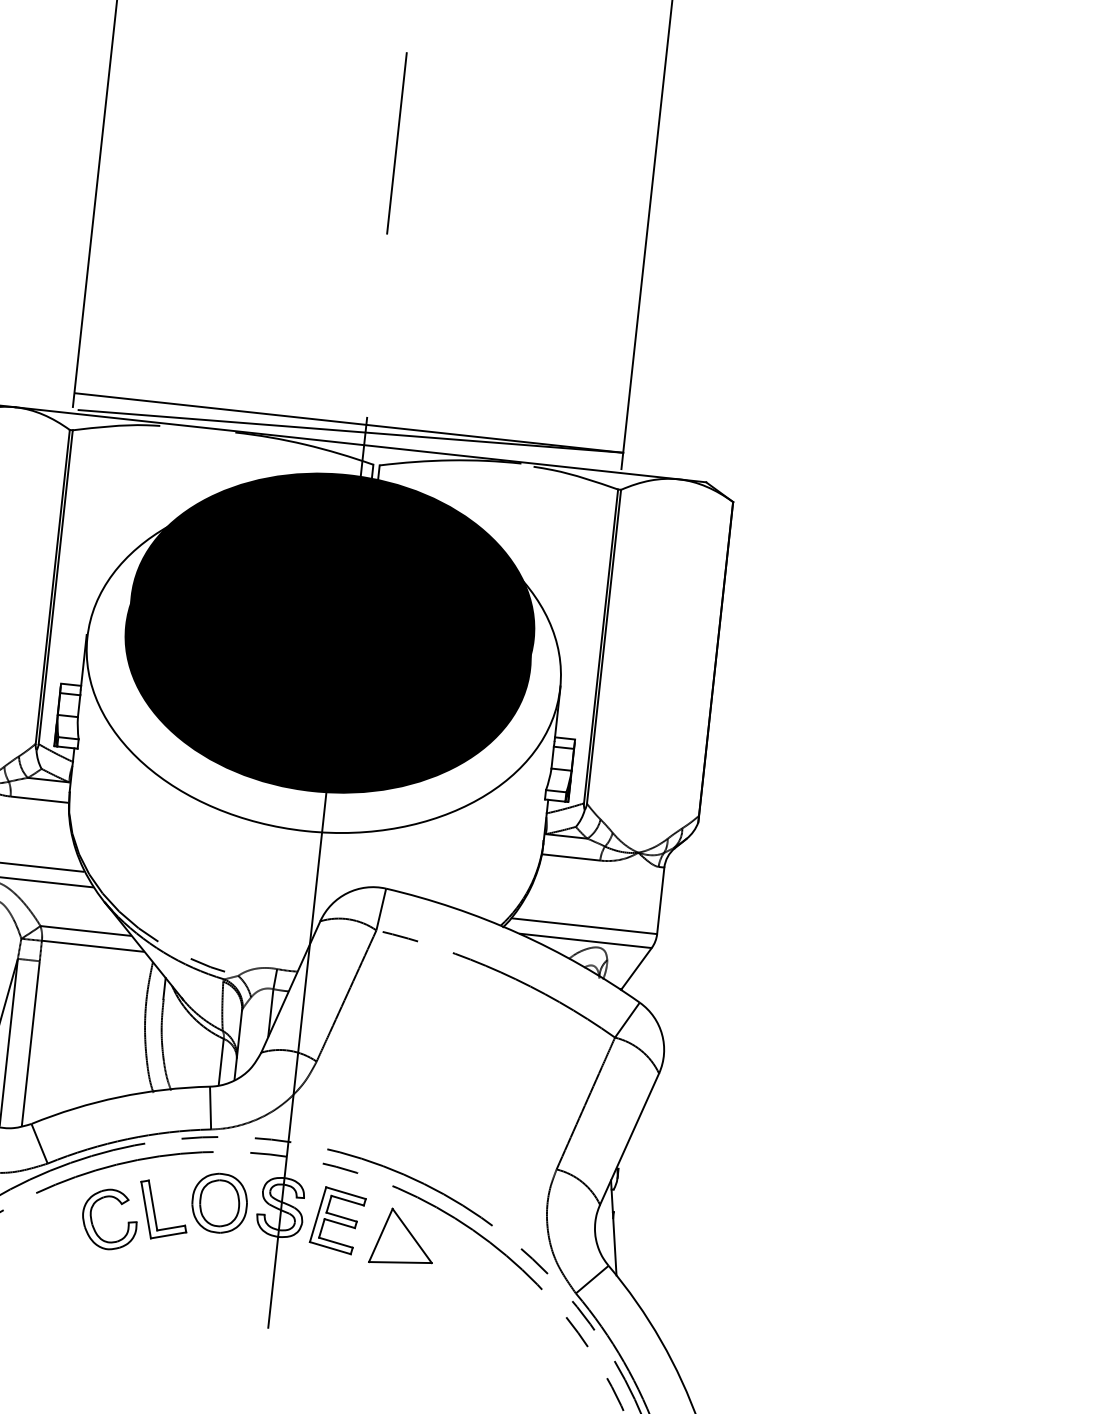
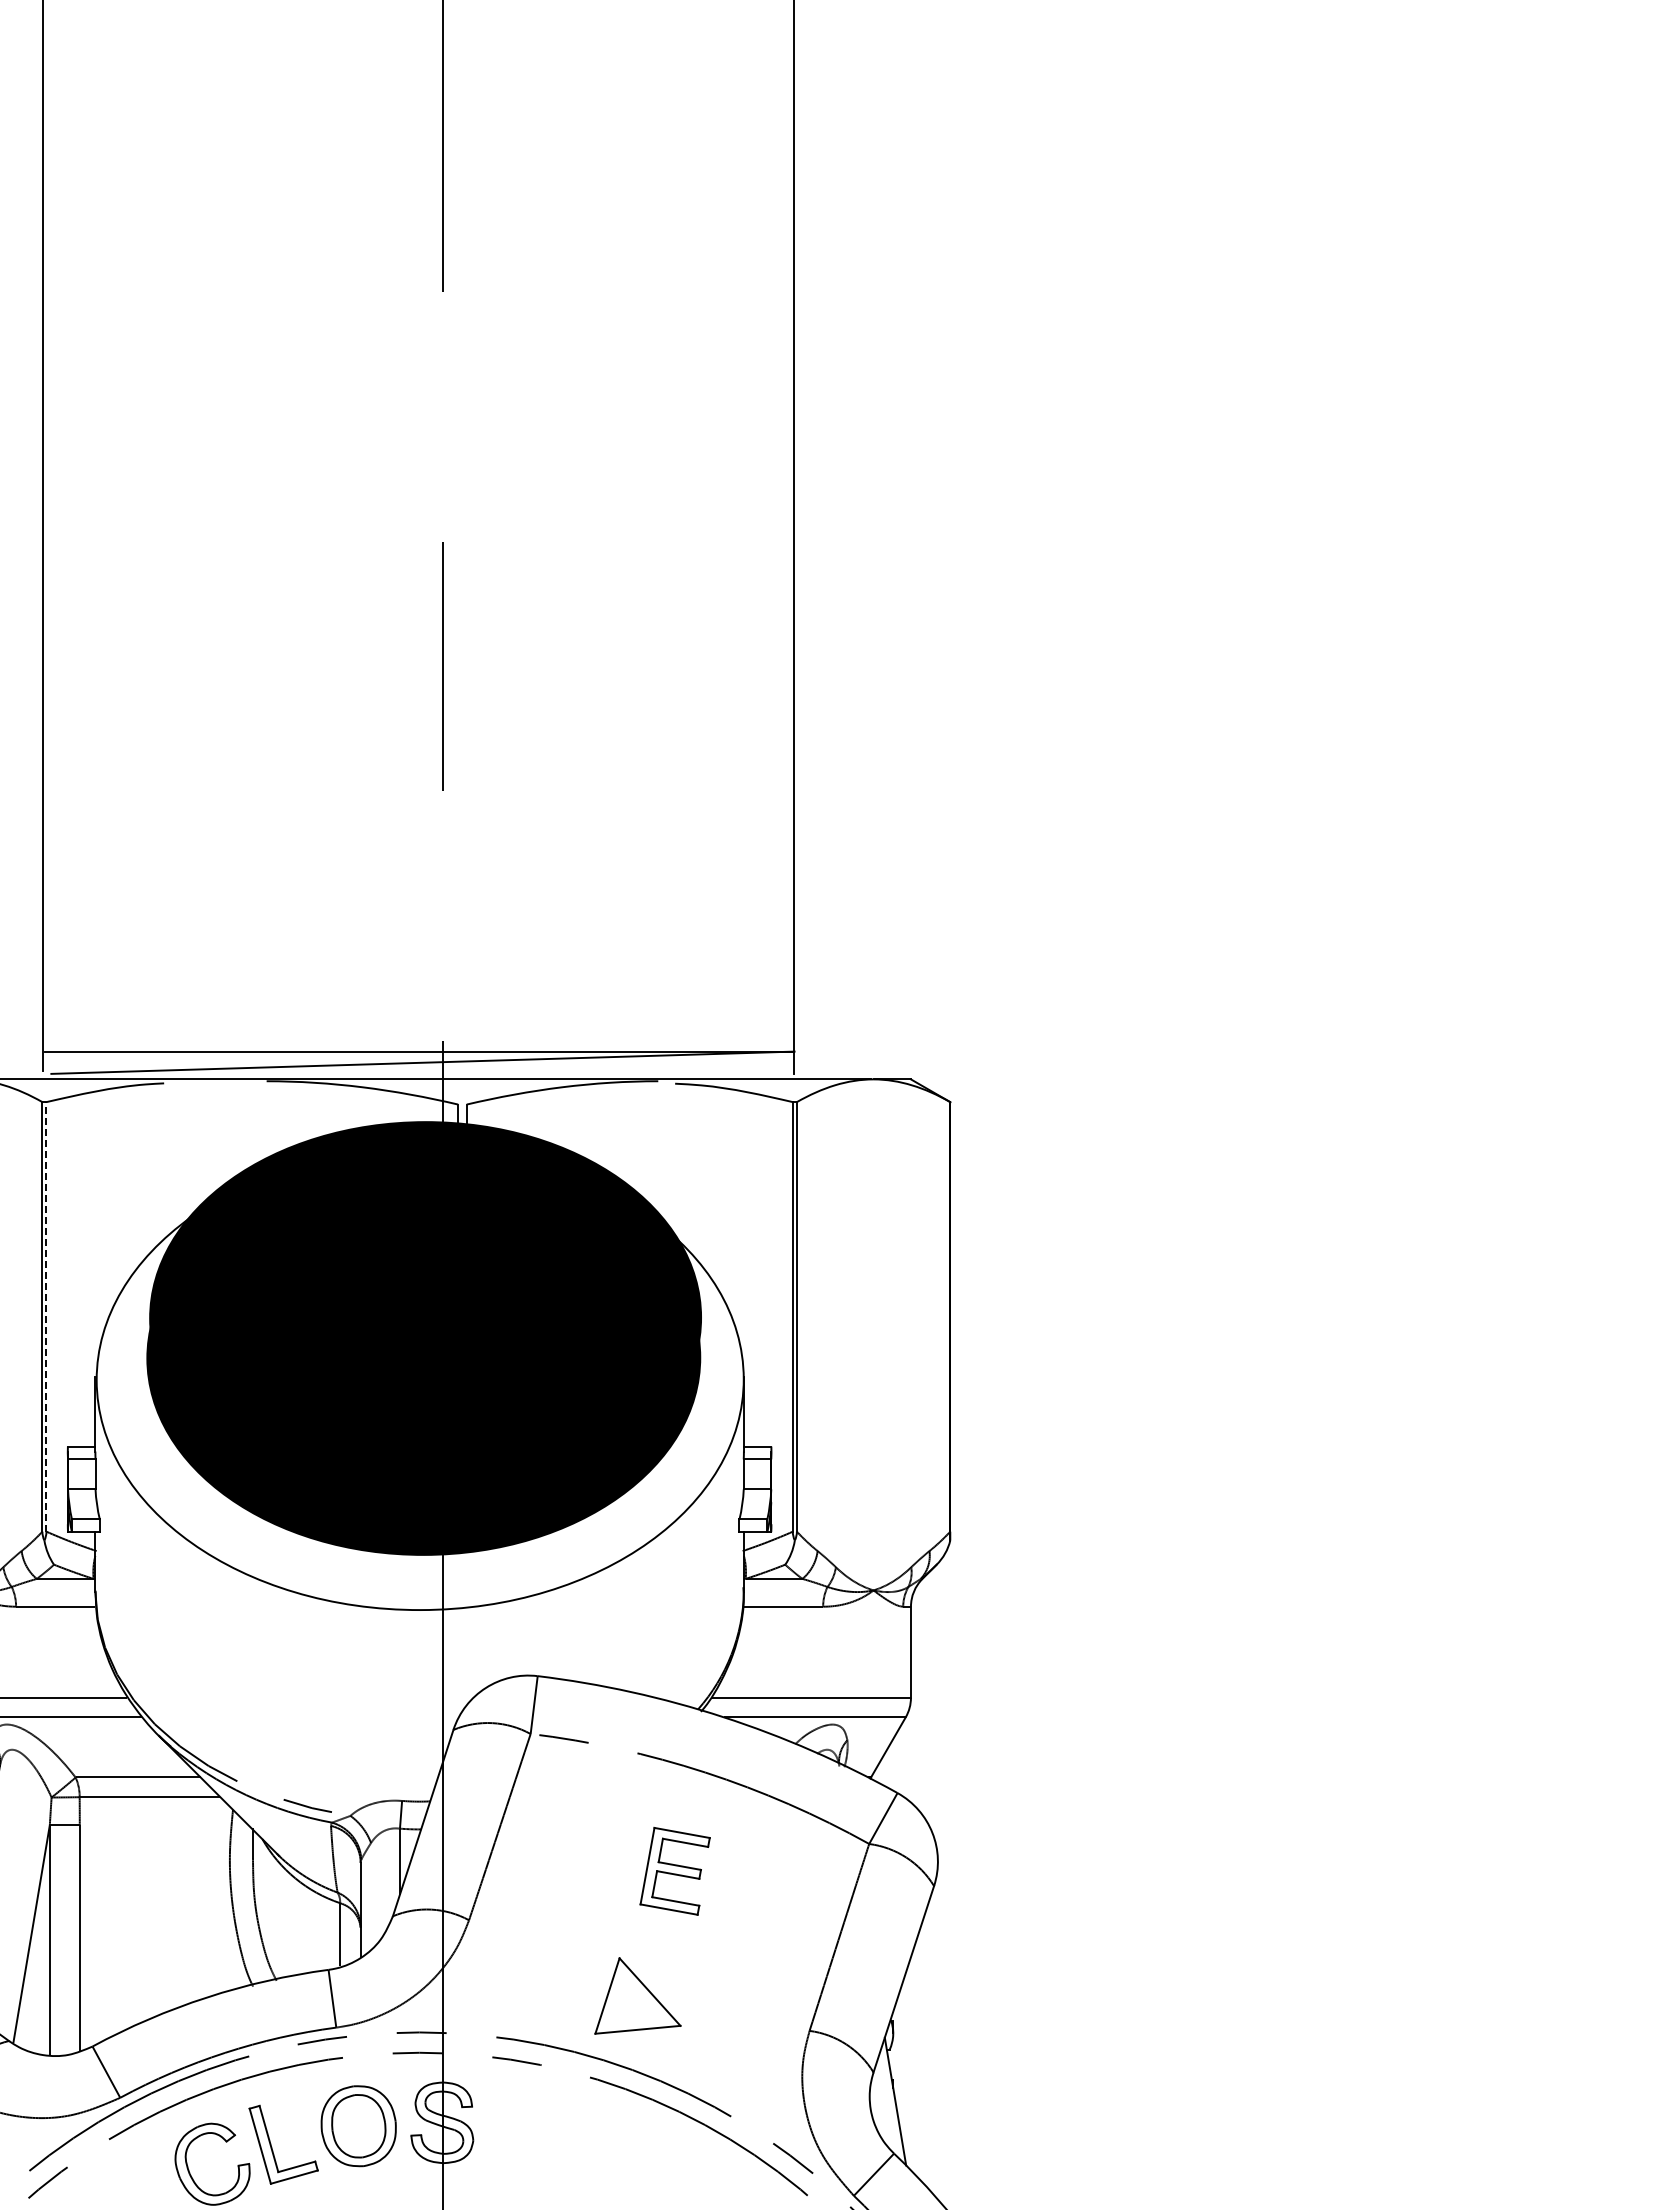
line: (55, 586) -> (46, 1316), solid -> dashed
part: (337, 1220) -> (674, 1871), moved
part: (402, 1237) -> (637, 1995), moved

